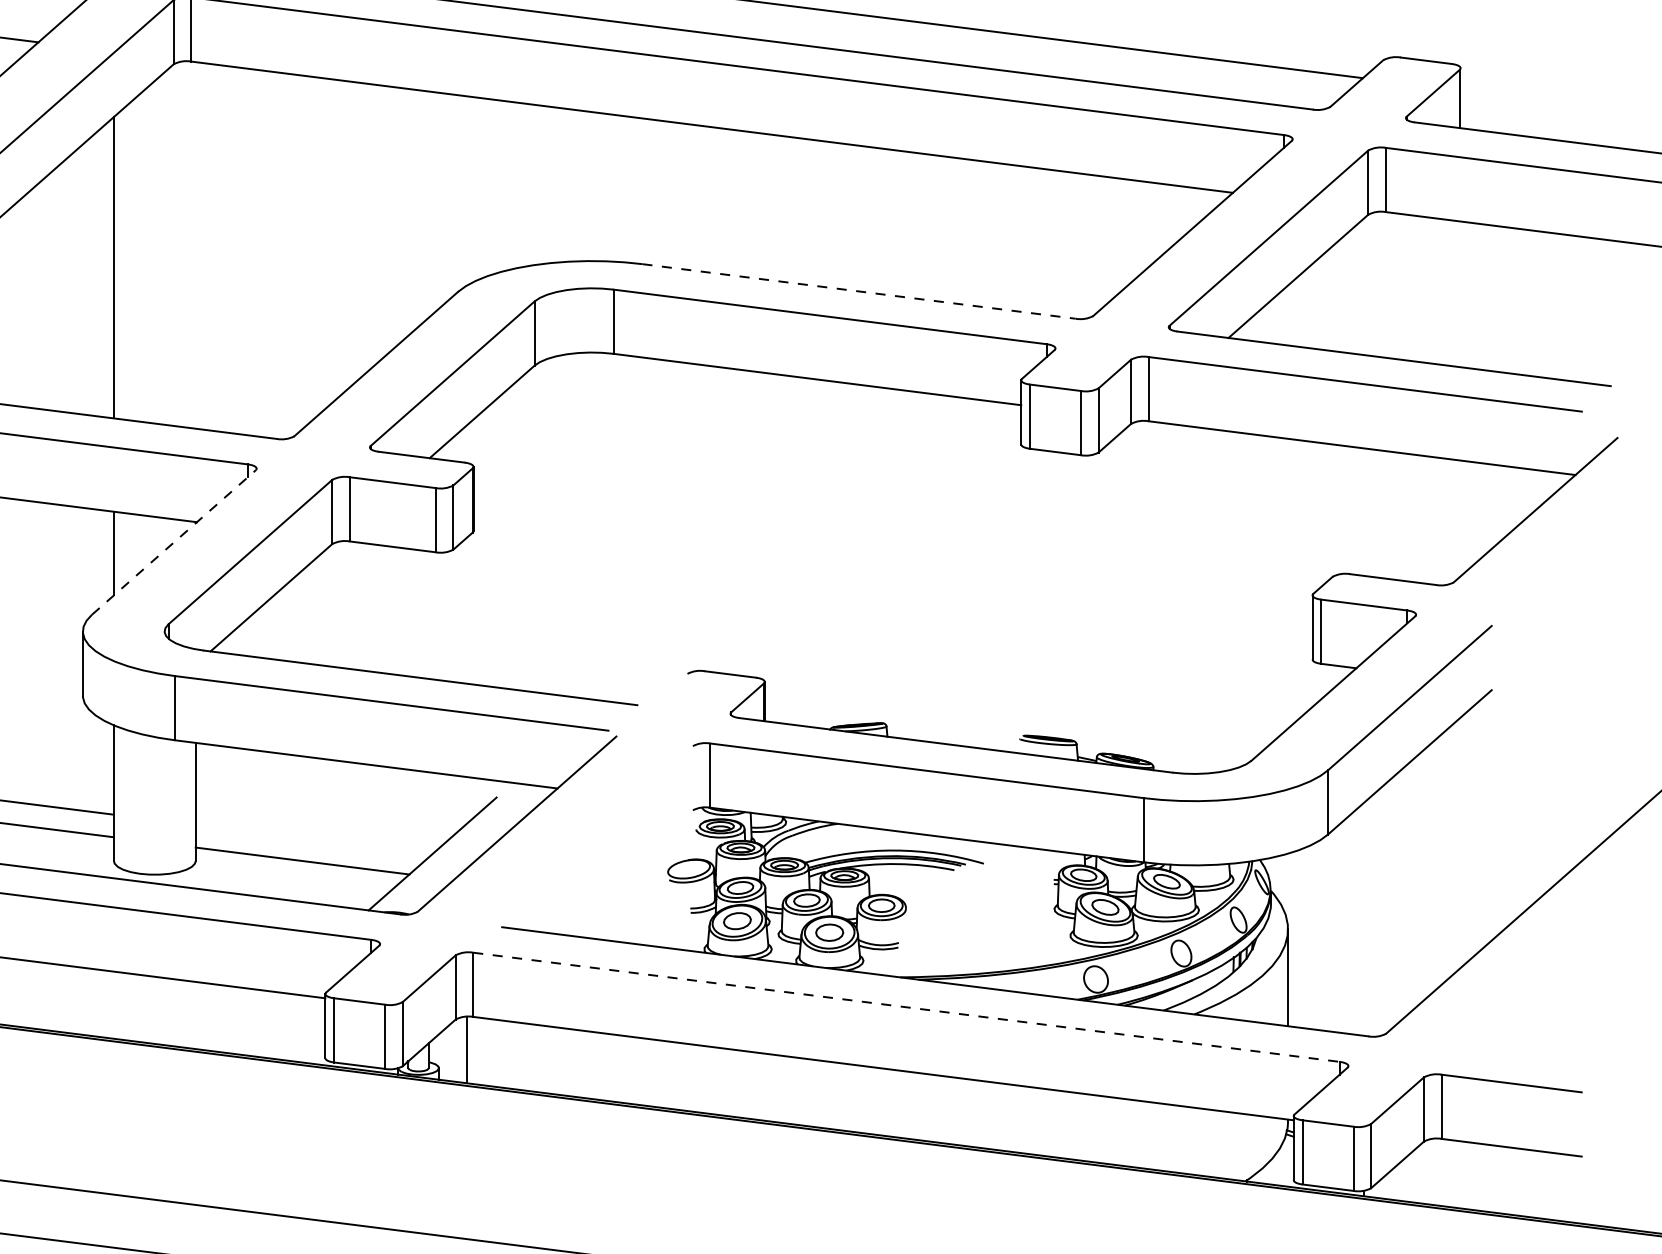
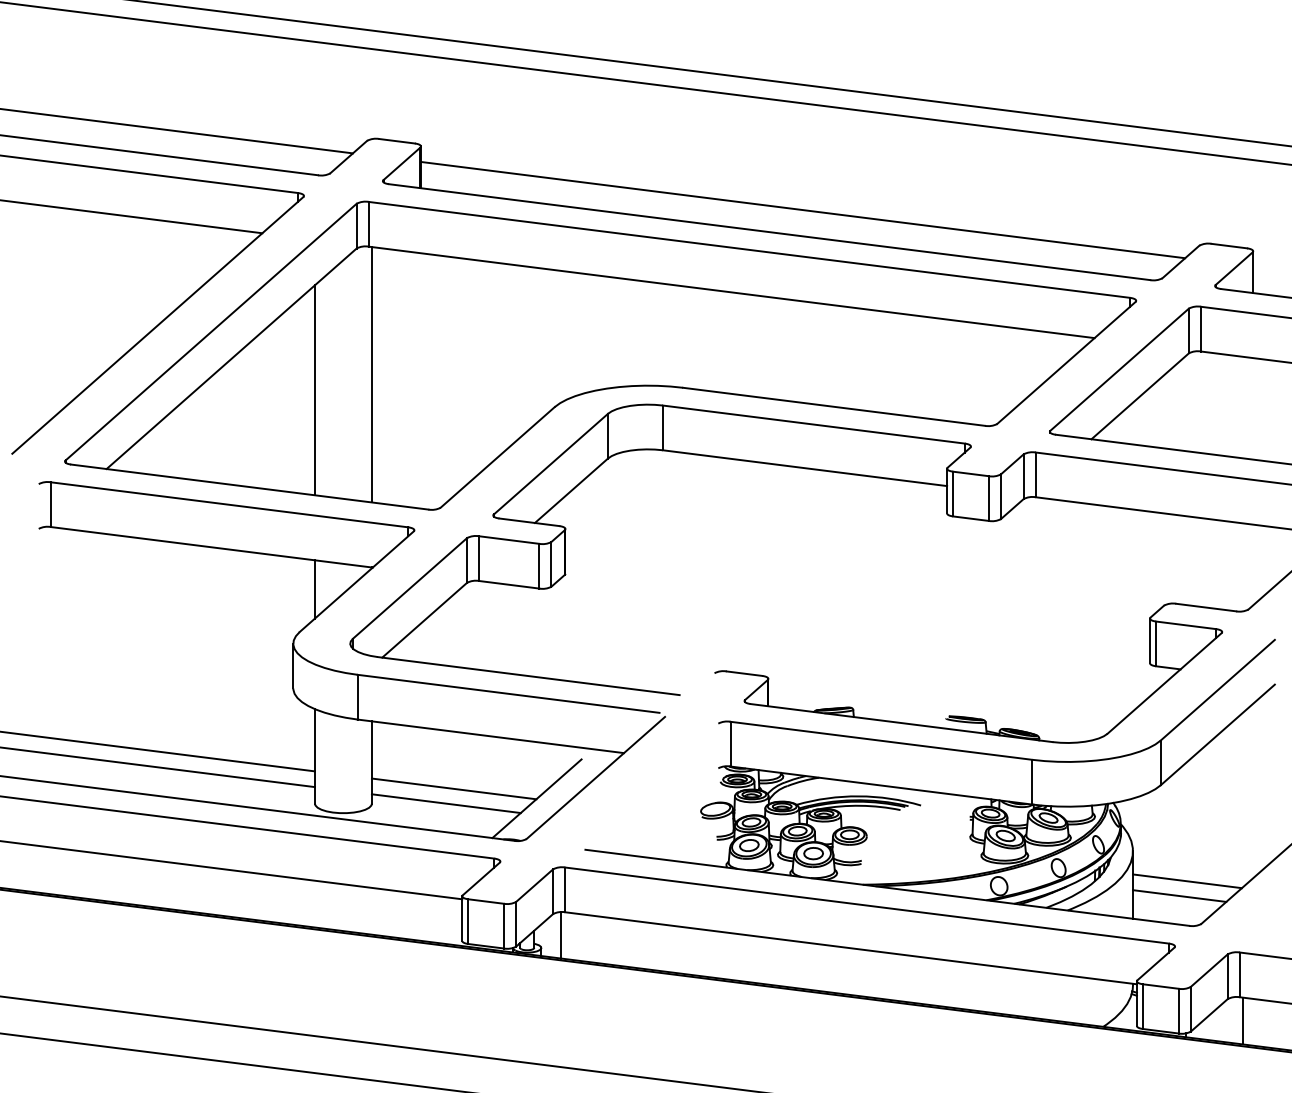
line: (195, 245) -> (371, 374), added
line: (859, 290) -> (834, 406), dashed -> solid
line: (175, 542) -> (357, 581), dashed -> solid
line: (312, 839) -> (453, 788), added
line: (1366, 972) -> (1187, 881), added
line: (1354, 992) -> (1179, 895), added
line: (907, 1007) -> (867, 905), dashed -> solid
line: (1445, 1172) -> (1242, 1020), added

